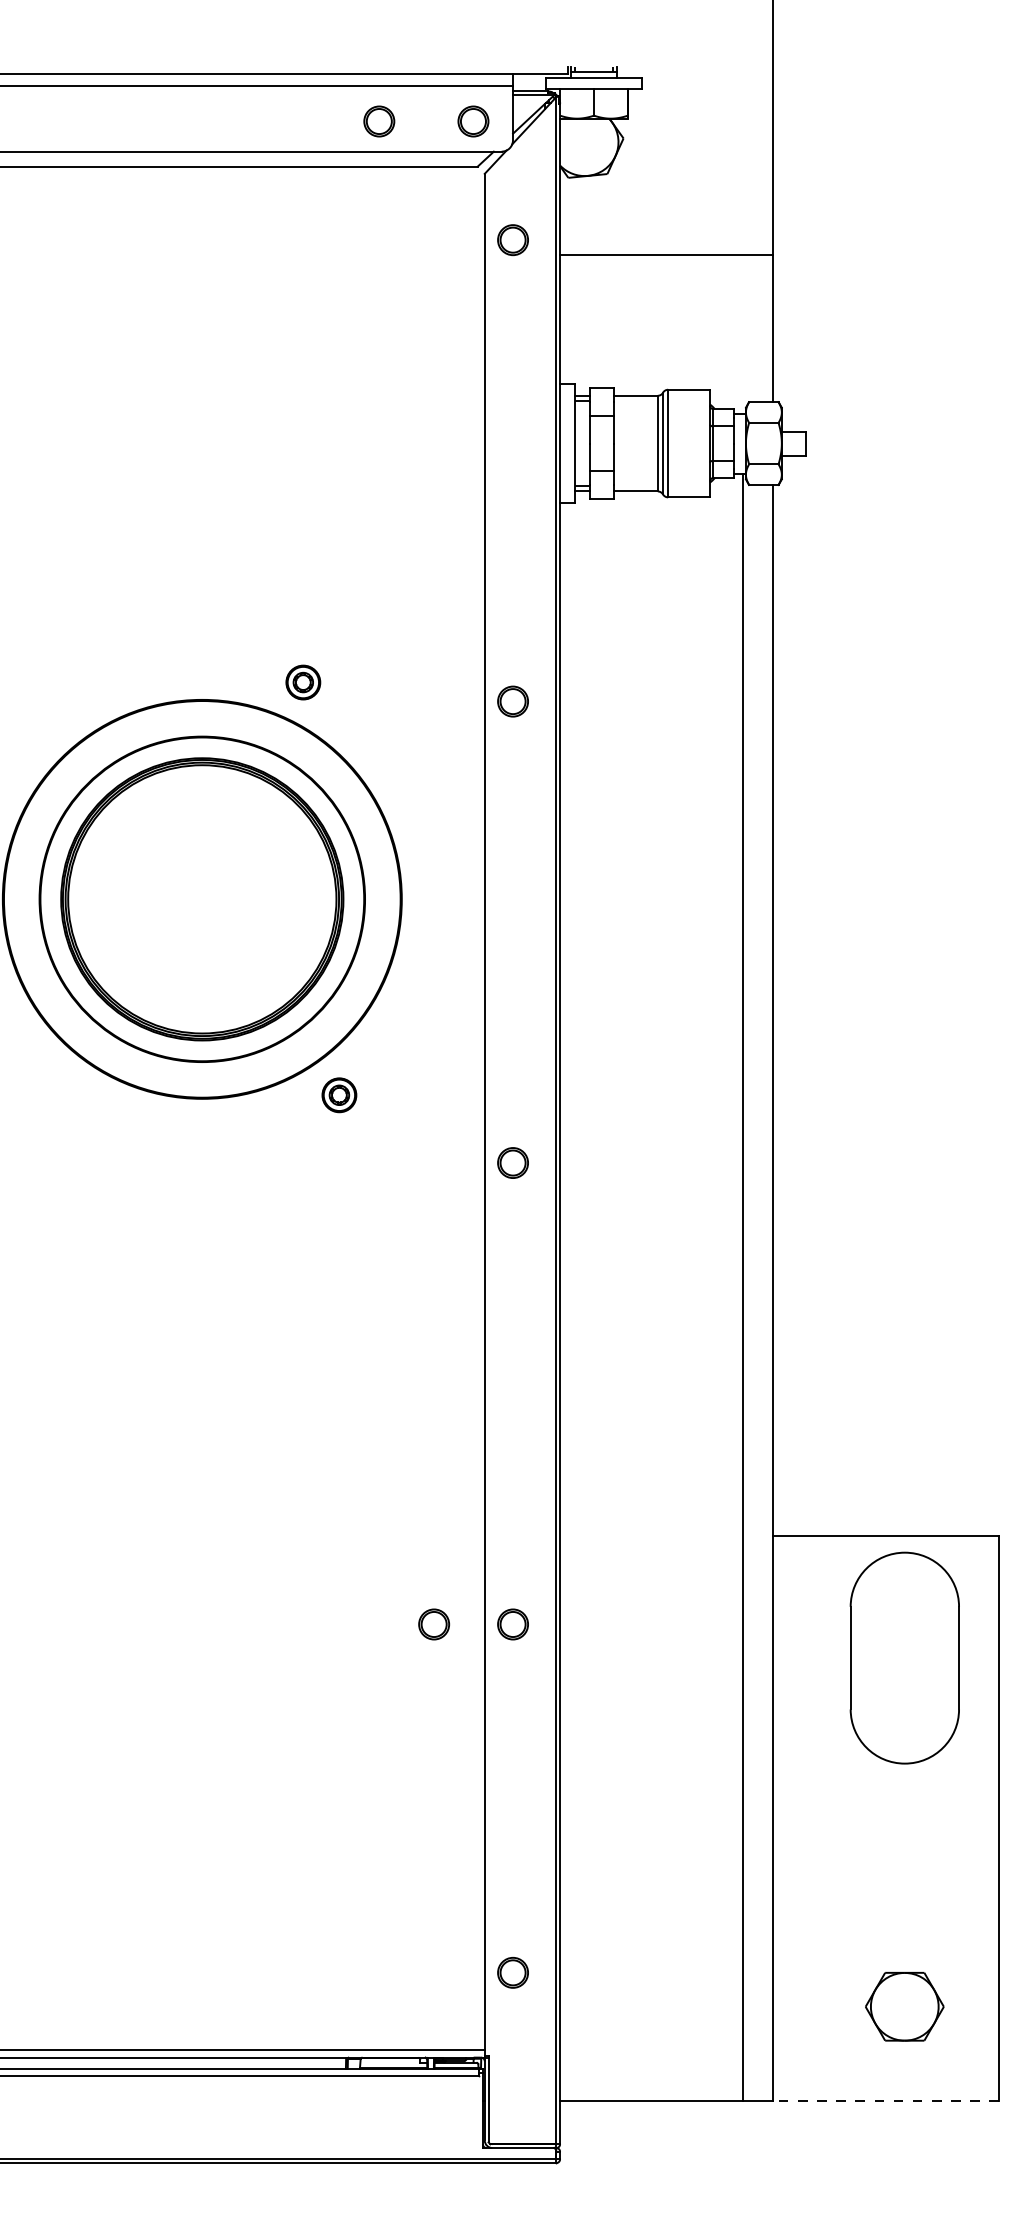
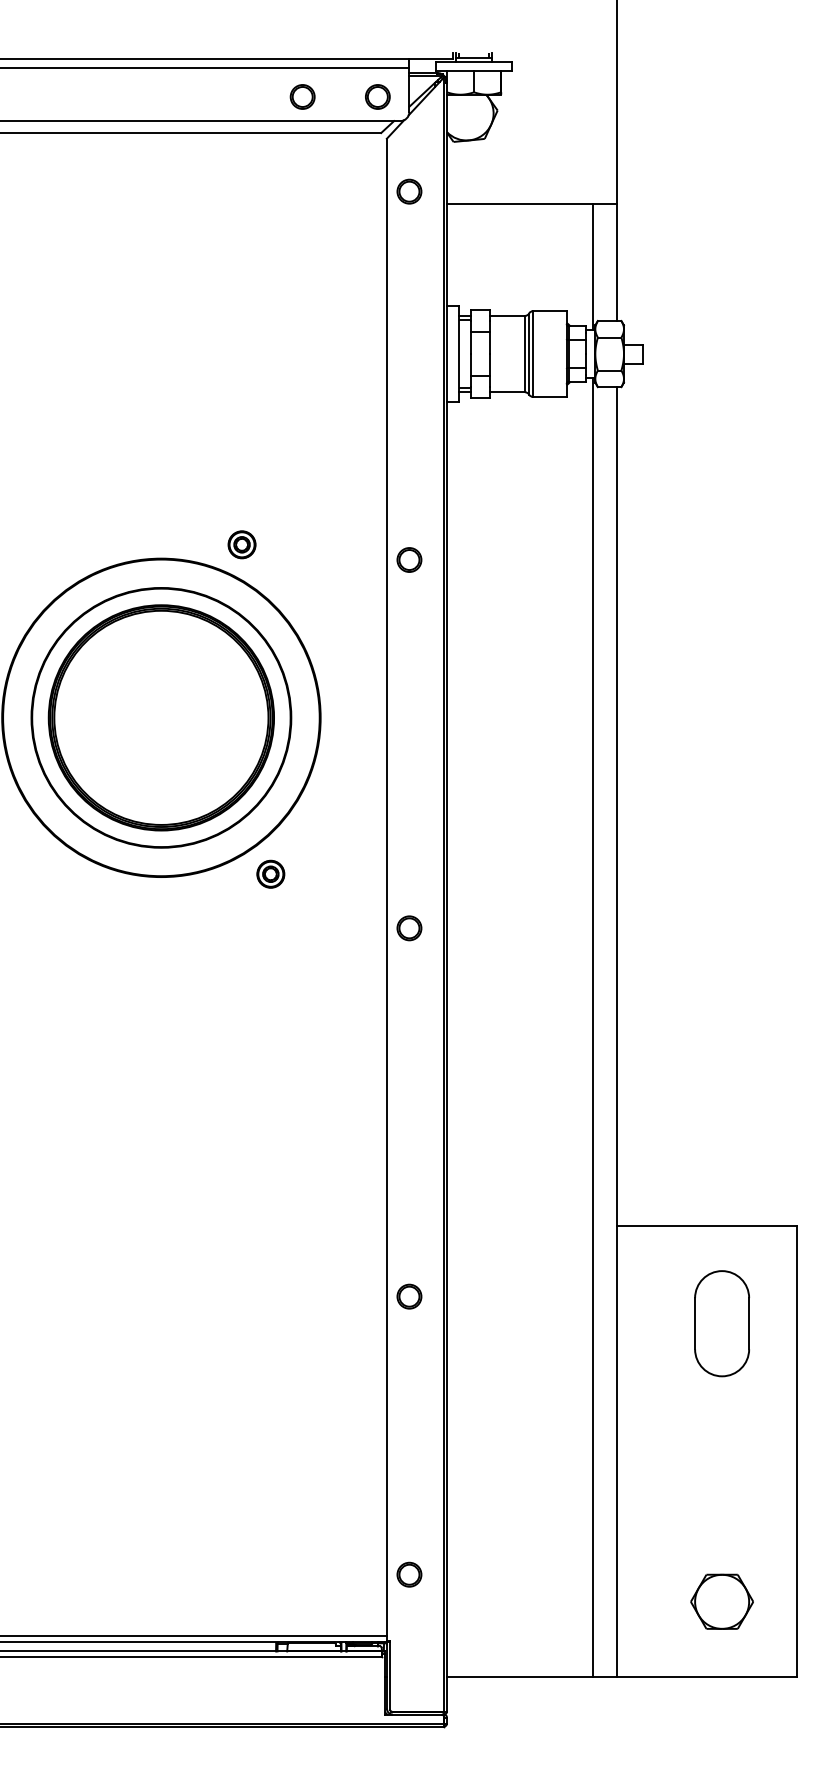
line: (742, 333) -> (592, 266), added
part: (434, 1624) -> (346, 1296), removed
part: (903, 1658) -> (721, 1323), size x0.62
line: (885, 2101) -> (706, 1677), dashed -> solid

